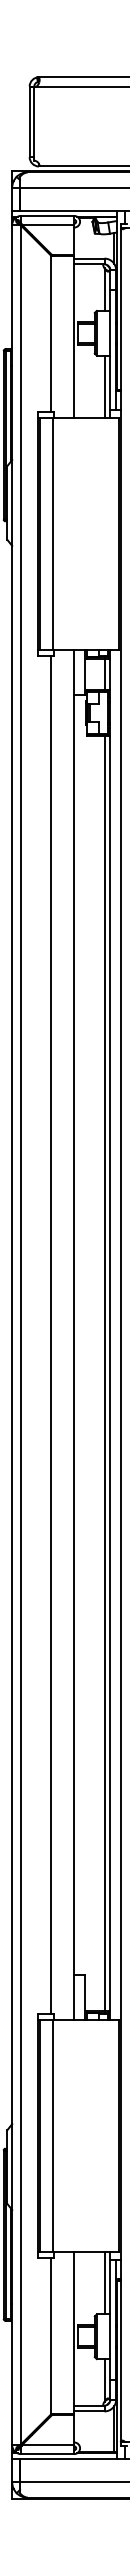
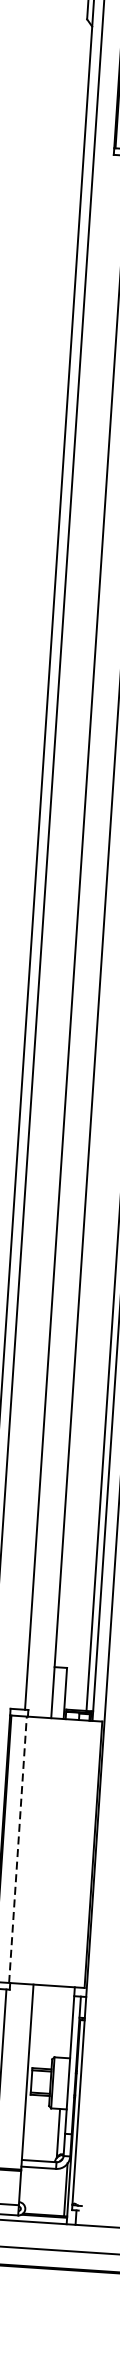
line: (52, 2135) -> (17, 1849), solid -> dashed
line: (104, 2283) -> (65, 2022), removed

